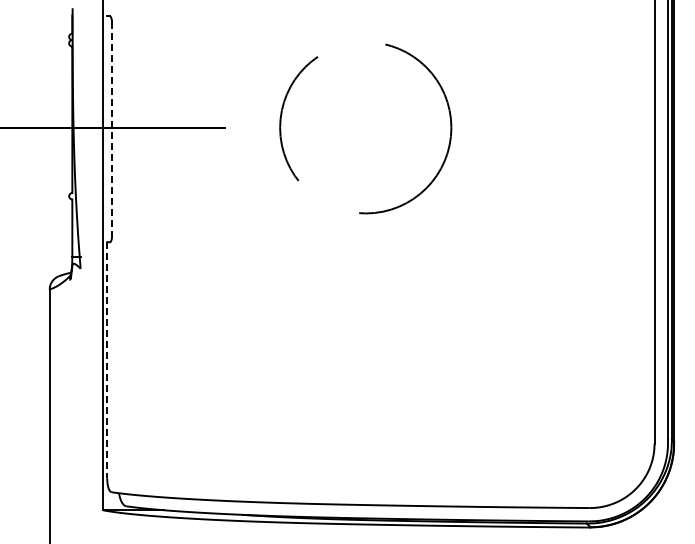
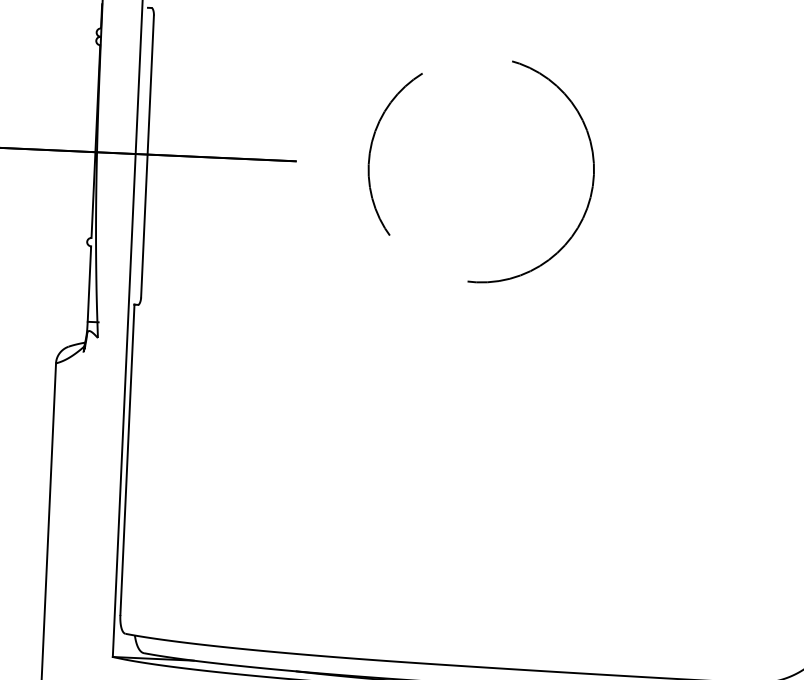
line: (112, 129) -> (148, 156), dashed -> solid
line: (107, 360) -> (127, 460), dashed -> solid

